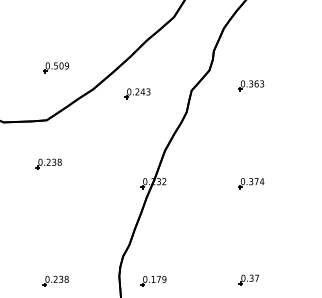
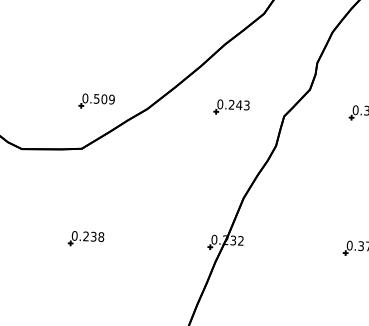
part: (56, 67) -> (97, 101), moved
part: (137, 93) -> (231, 107), moved
part: (48, 163) -> (85, 238), moved

